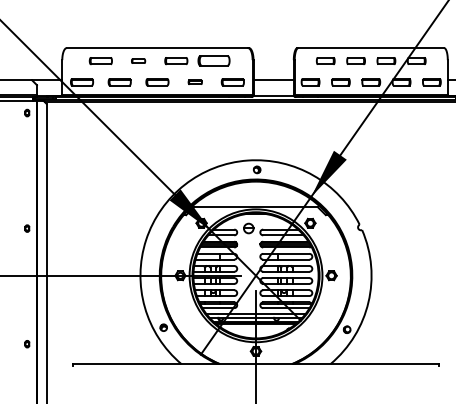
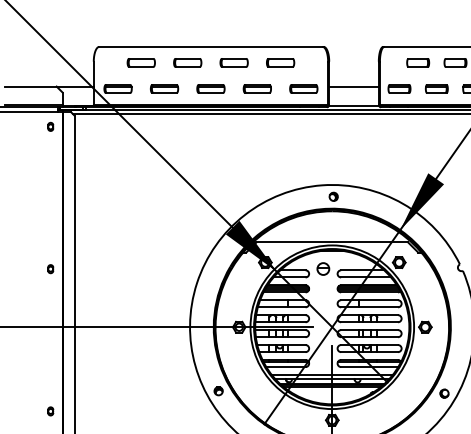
part: (138, 61) -> (187, 63), size x1.67
part: (213, 61) -> (279, 63), size x0.71
part: (195, 82) -> (257, 89), size x1.67

